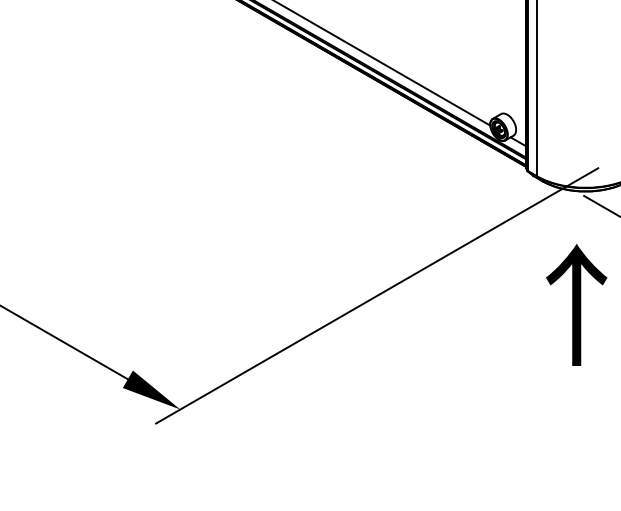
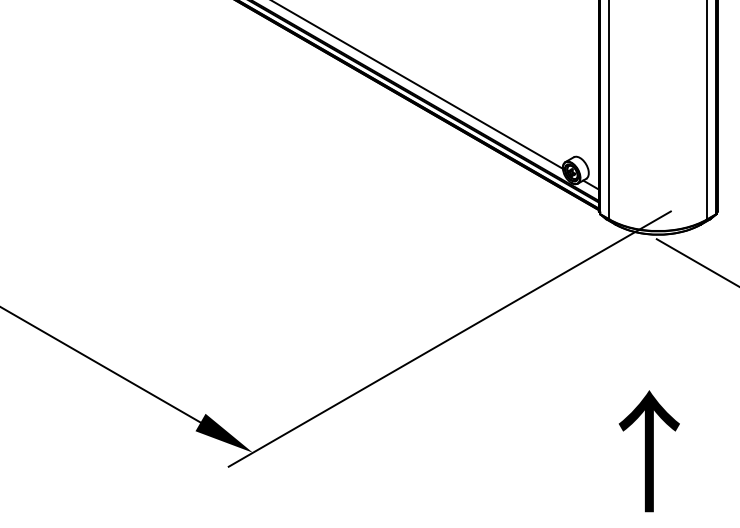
text: (575, 305) -> (648, 451), moved

